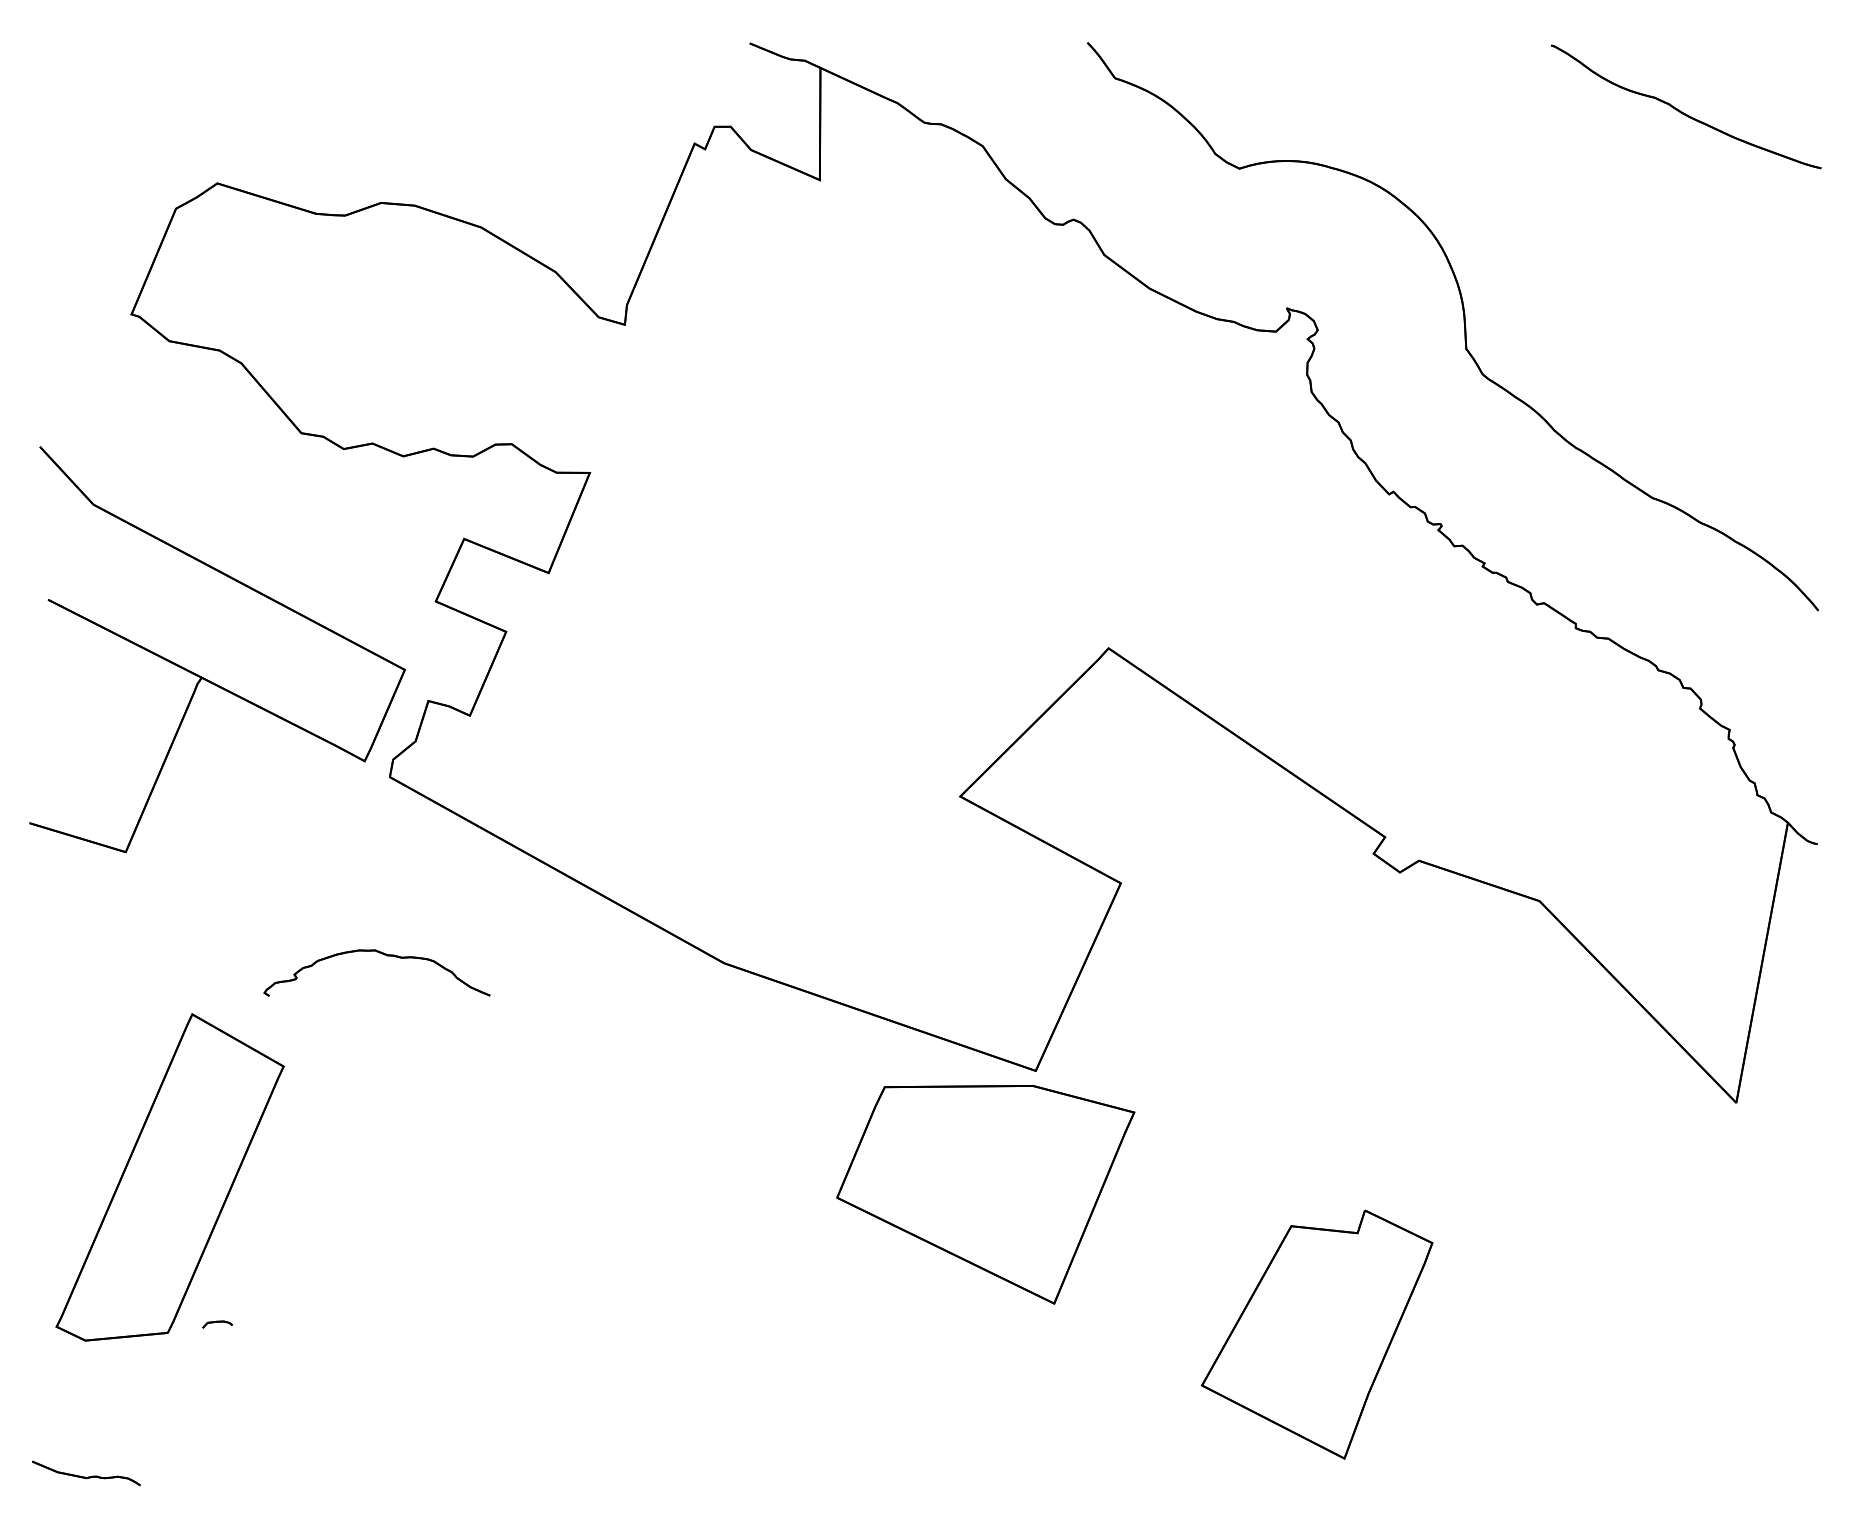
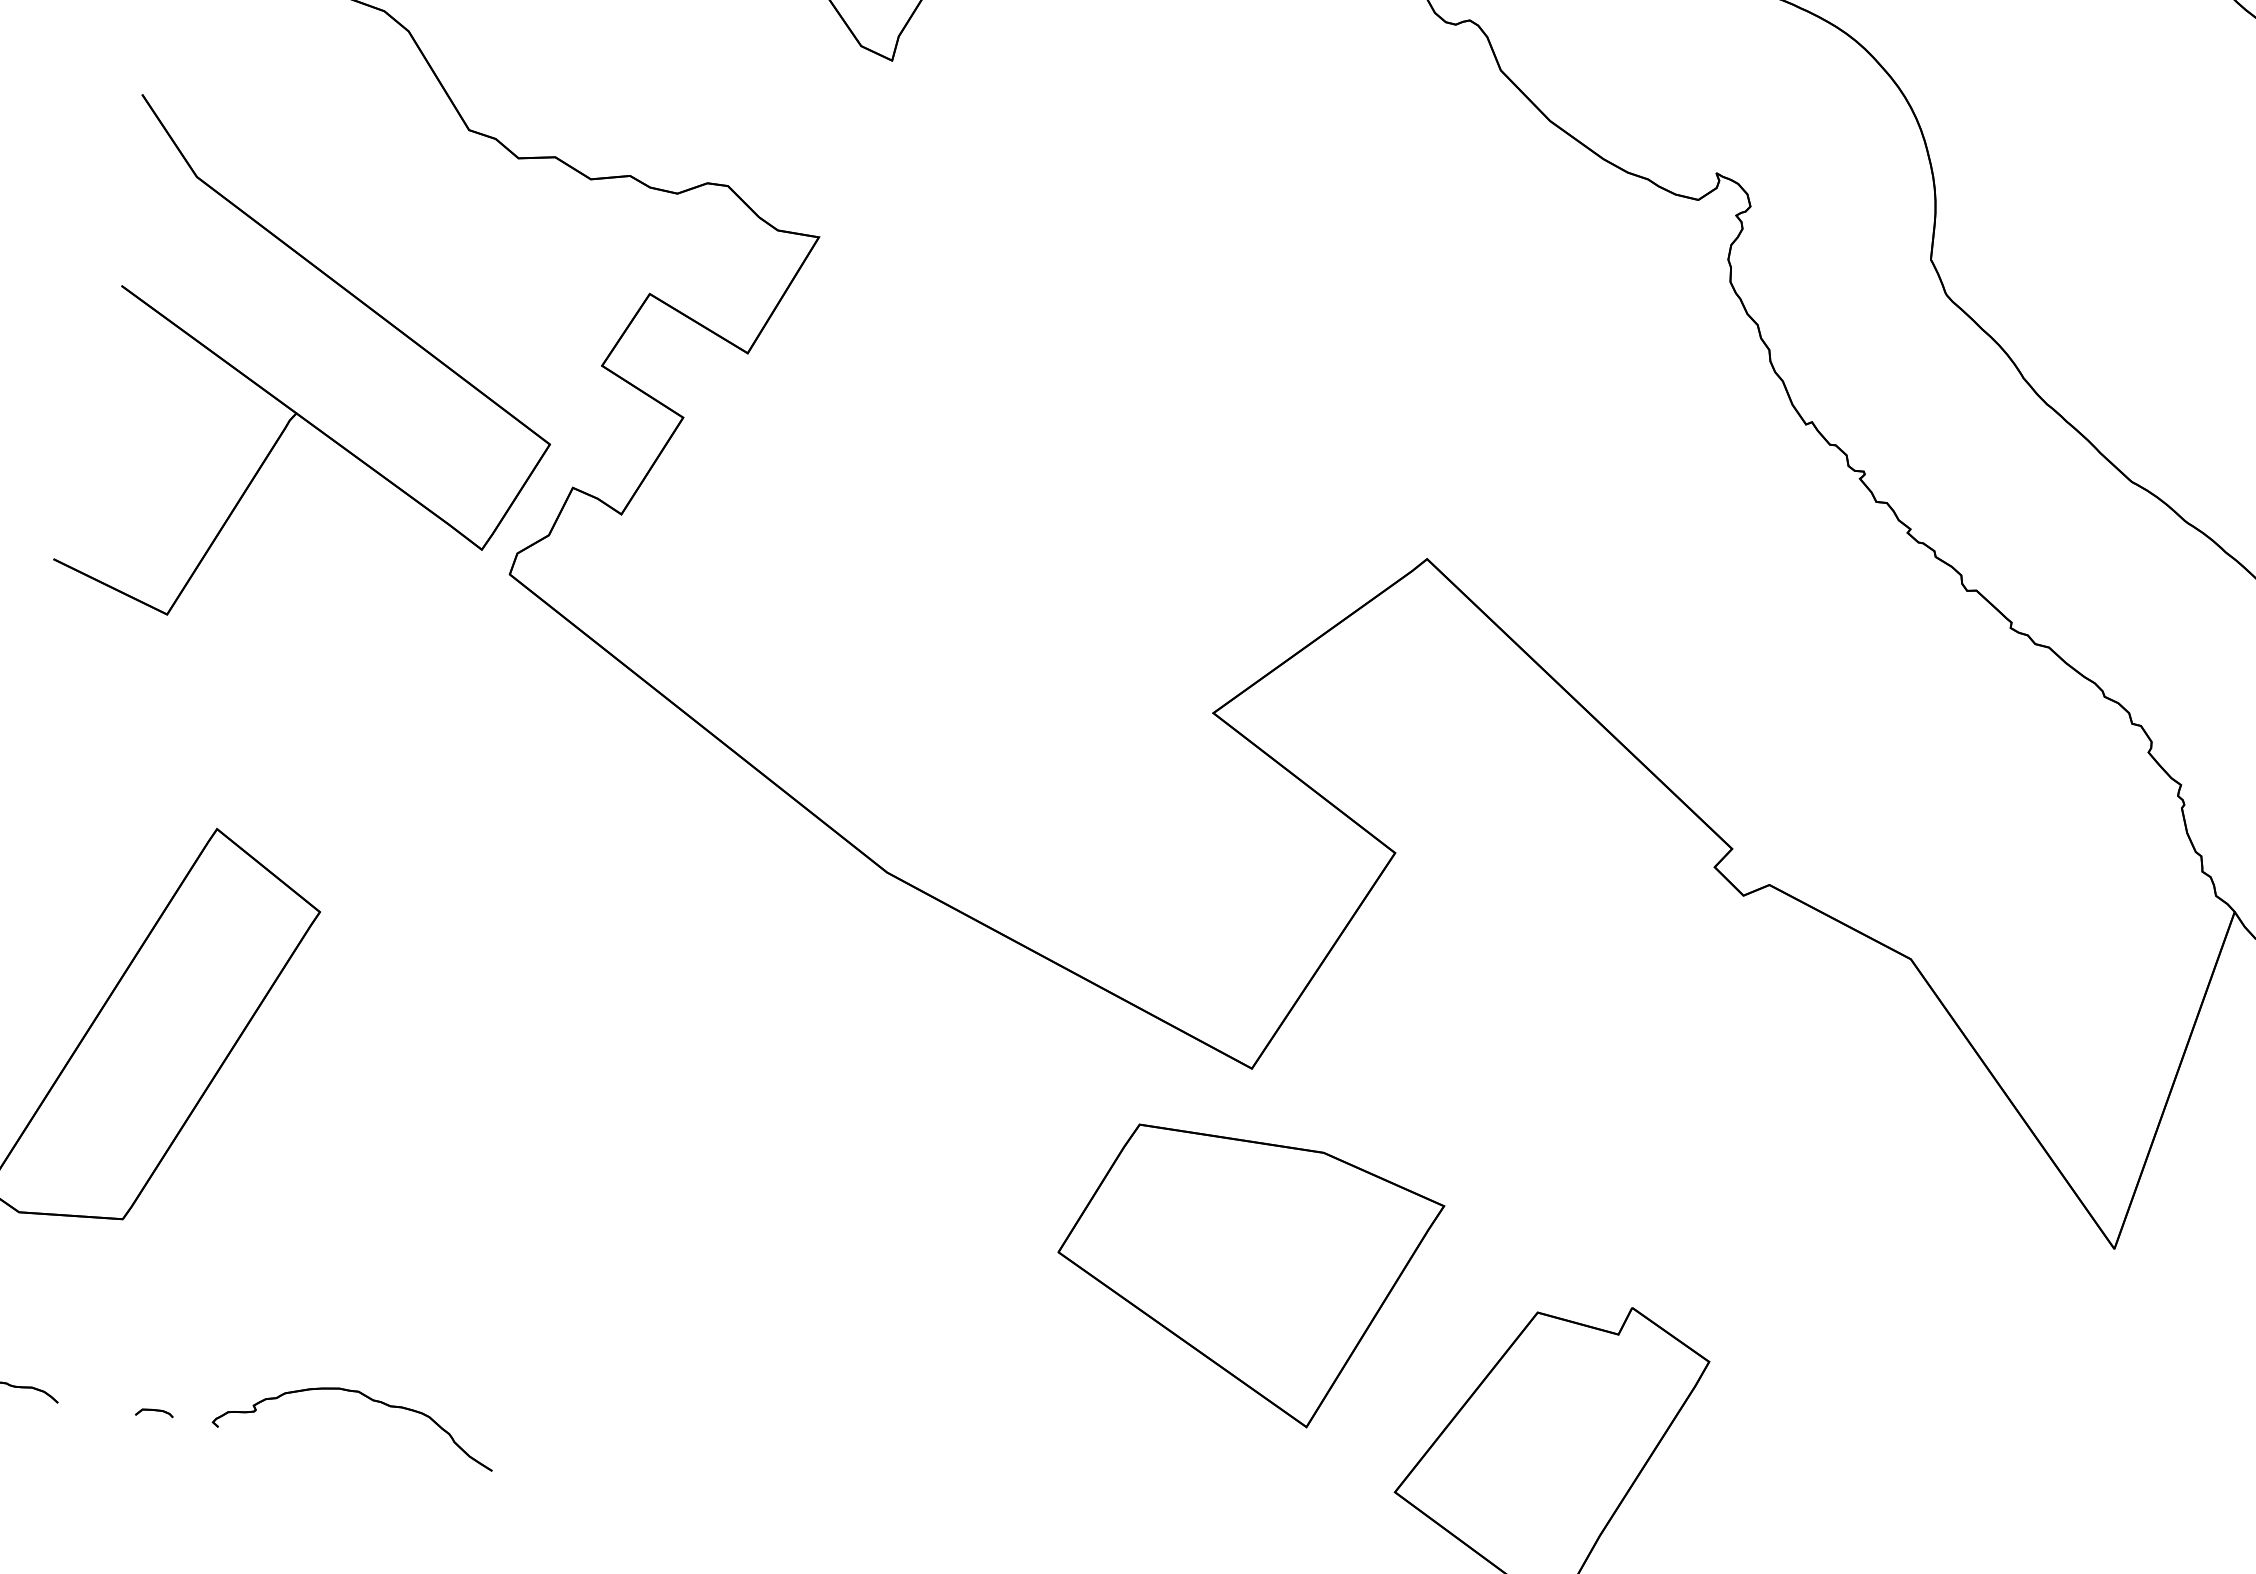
part: (384, 955) -> (369, 1399), moved
part: (985, 1194) -> (1243, 1277), moved
part: (217, 1324) -> (154, 1413), moved

